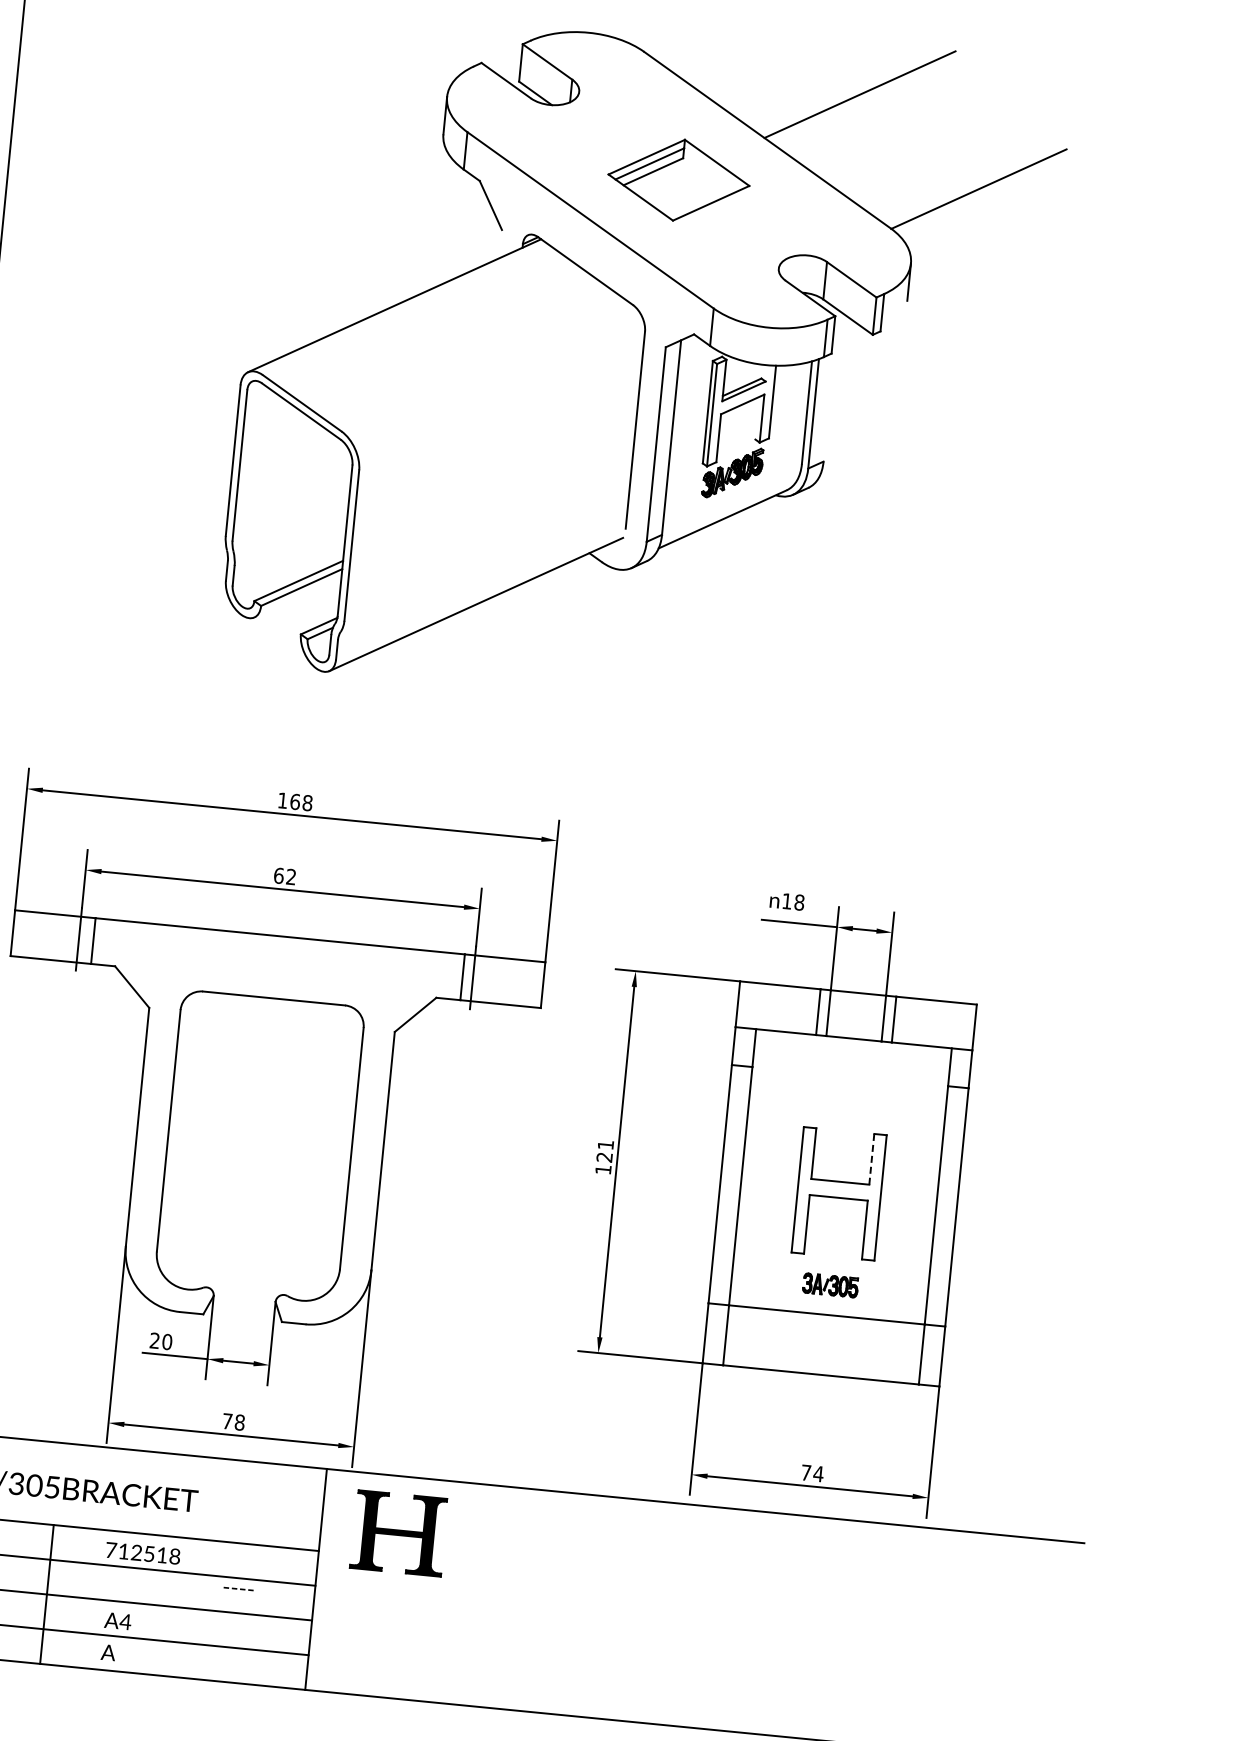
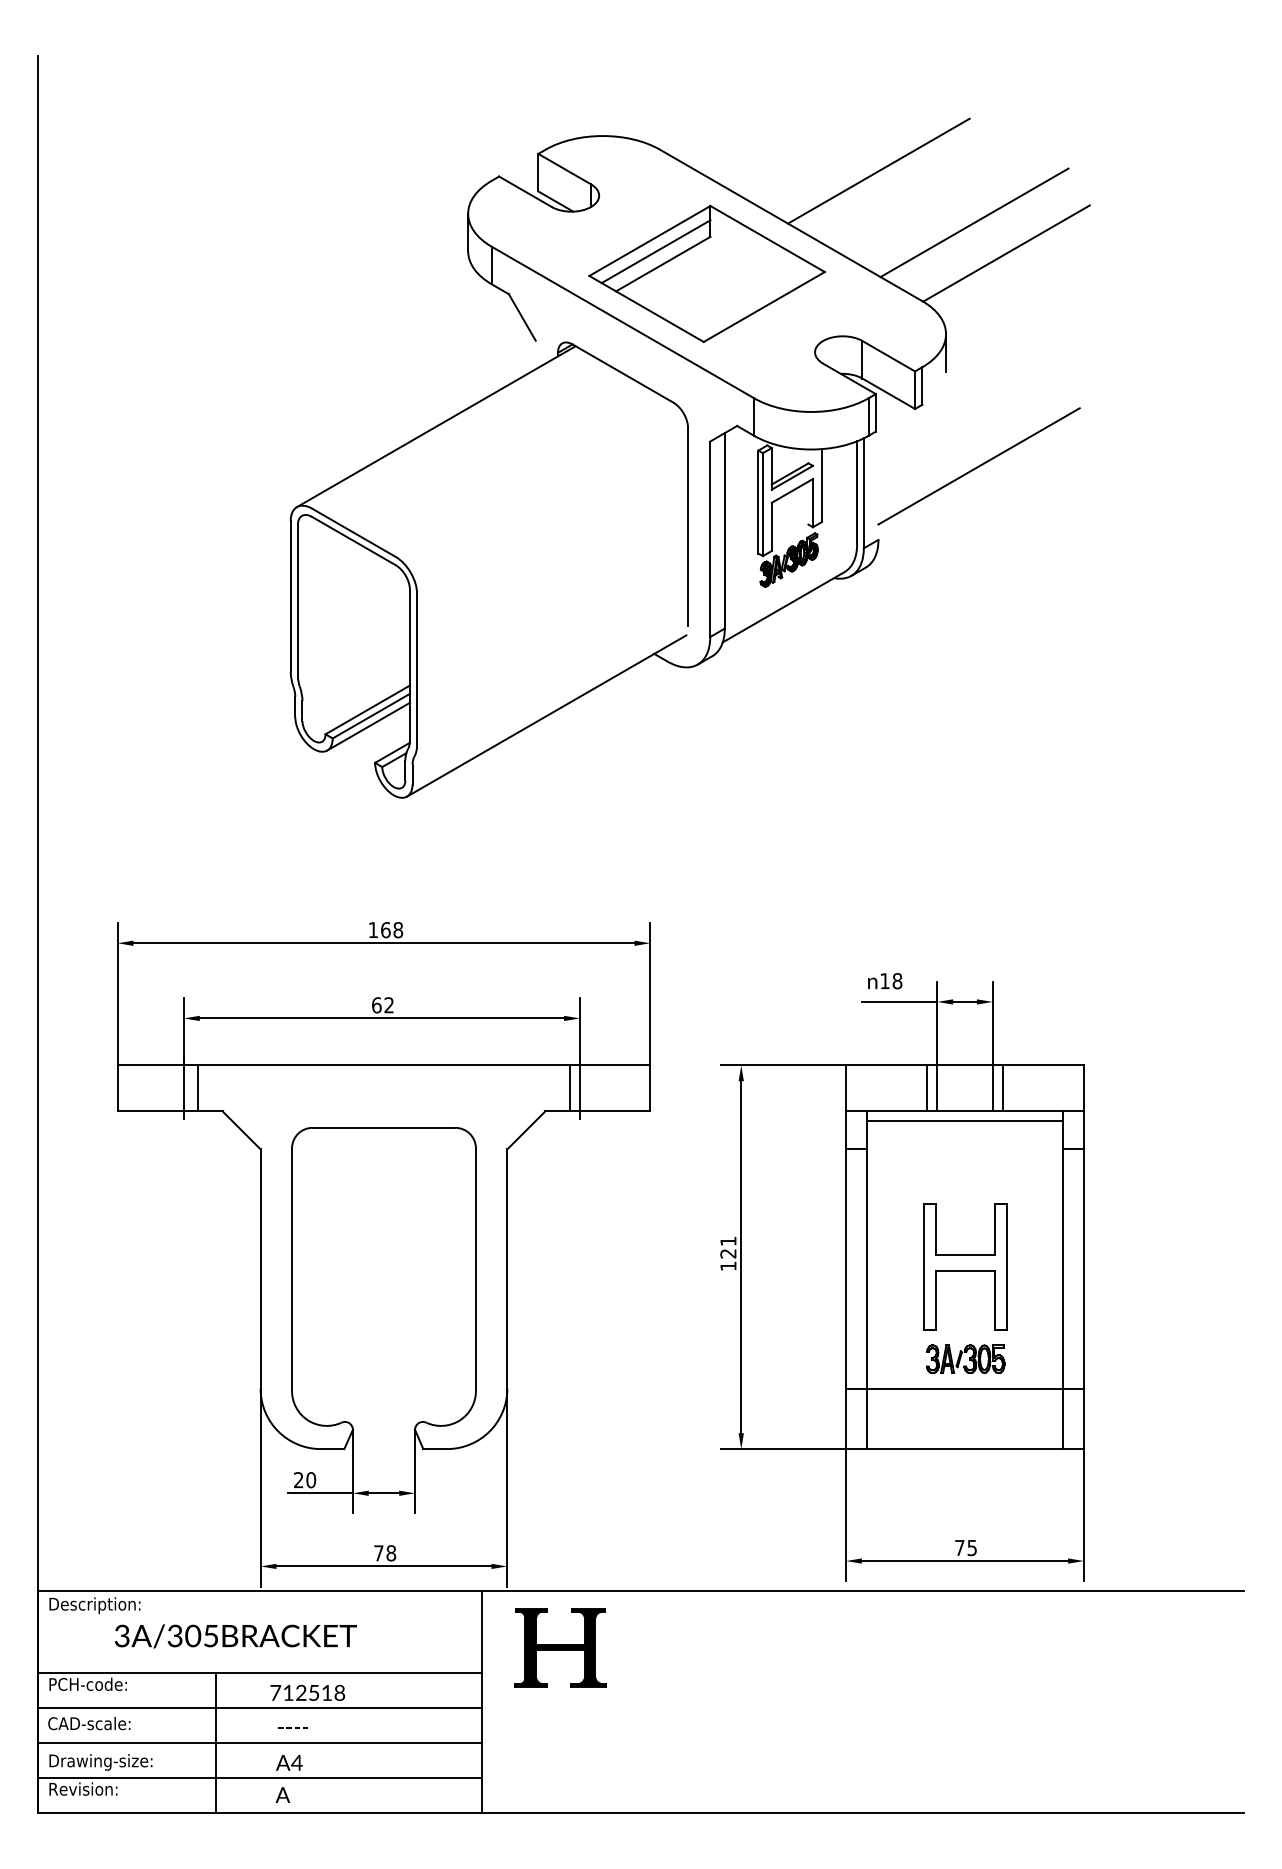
line: (950, 155) -> (974, 222), added
part: (678, 179) -> (706, 273), size x1.67
line: (930, 398) -> (978, 466), added
line: (297, 597) -> (368, 726), added
line: (852, 1047) -> (964, 1120), added
line: (871, 1160) -> (994, 1230), dashed -> solid
part: (830, 1284) -> (965, 1358), size x1.43
text: (818, 1474) -> (972, 1548), 74 -> 75
text: (237, 1588) -> (292, 1727), moved

